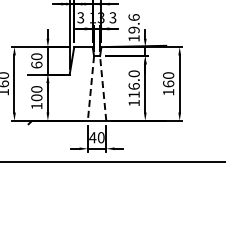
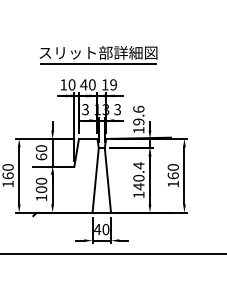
text: (133, 84) -> (138, 176), 116.0 -> 140.4
line: (90, 88) -> (95, 180), dashed -> solid
line: (102, 88) -> (107, 180), dashed -> solid

